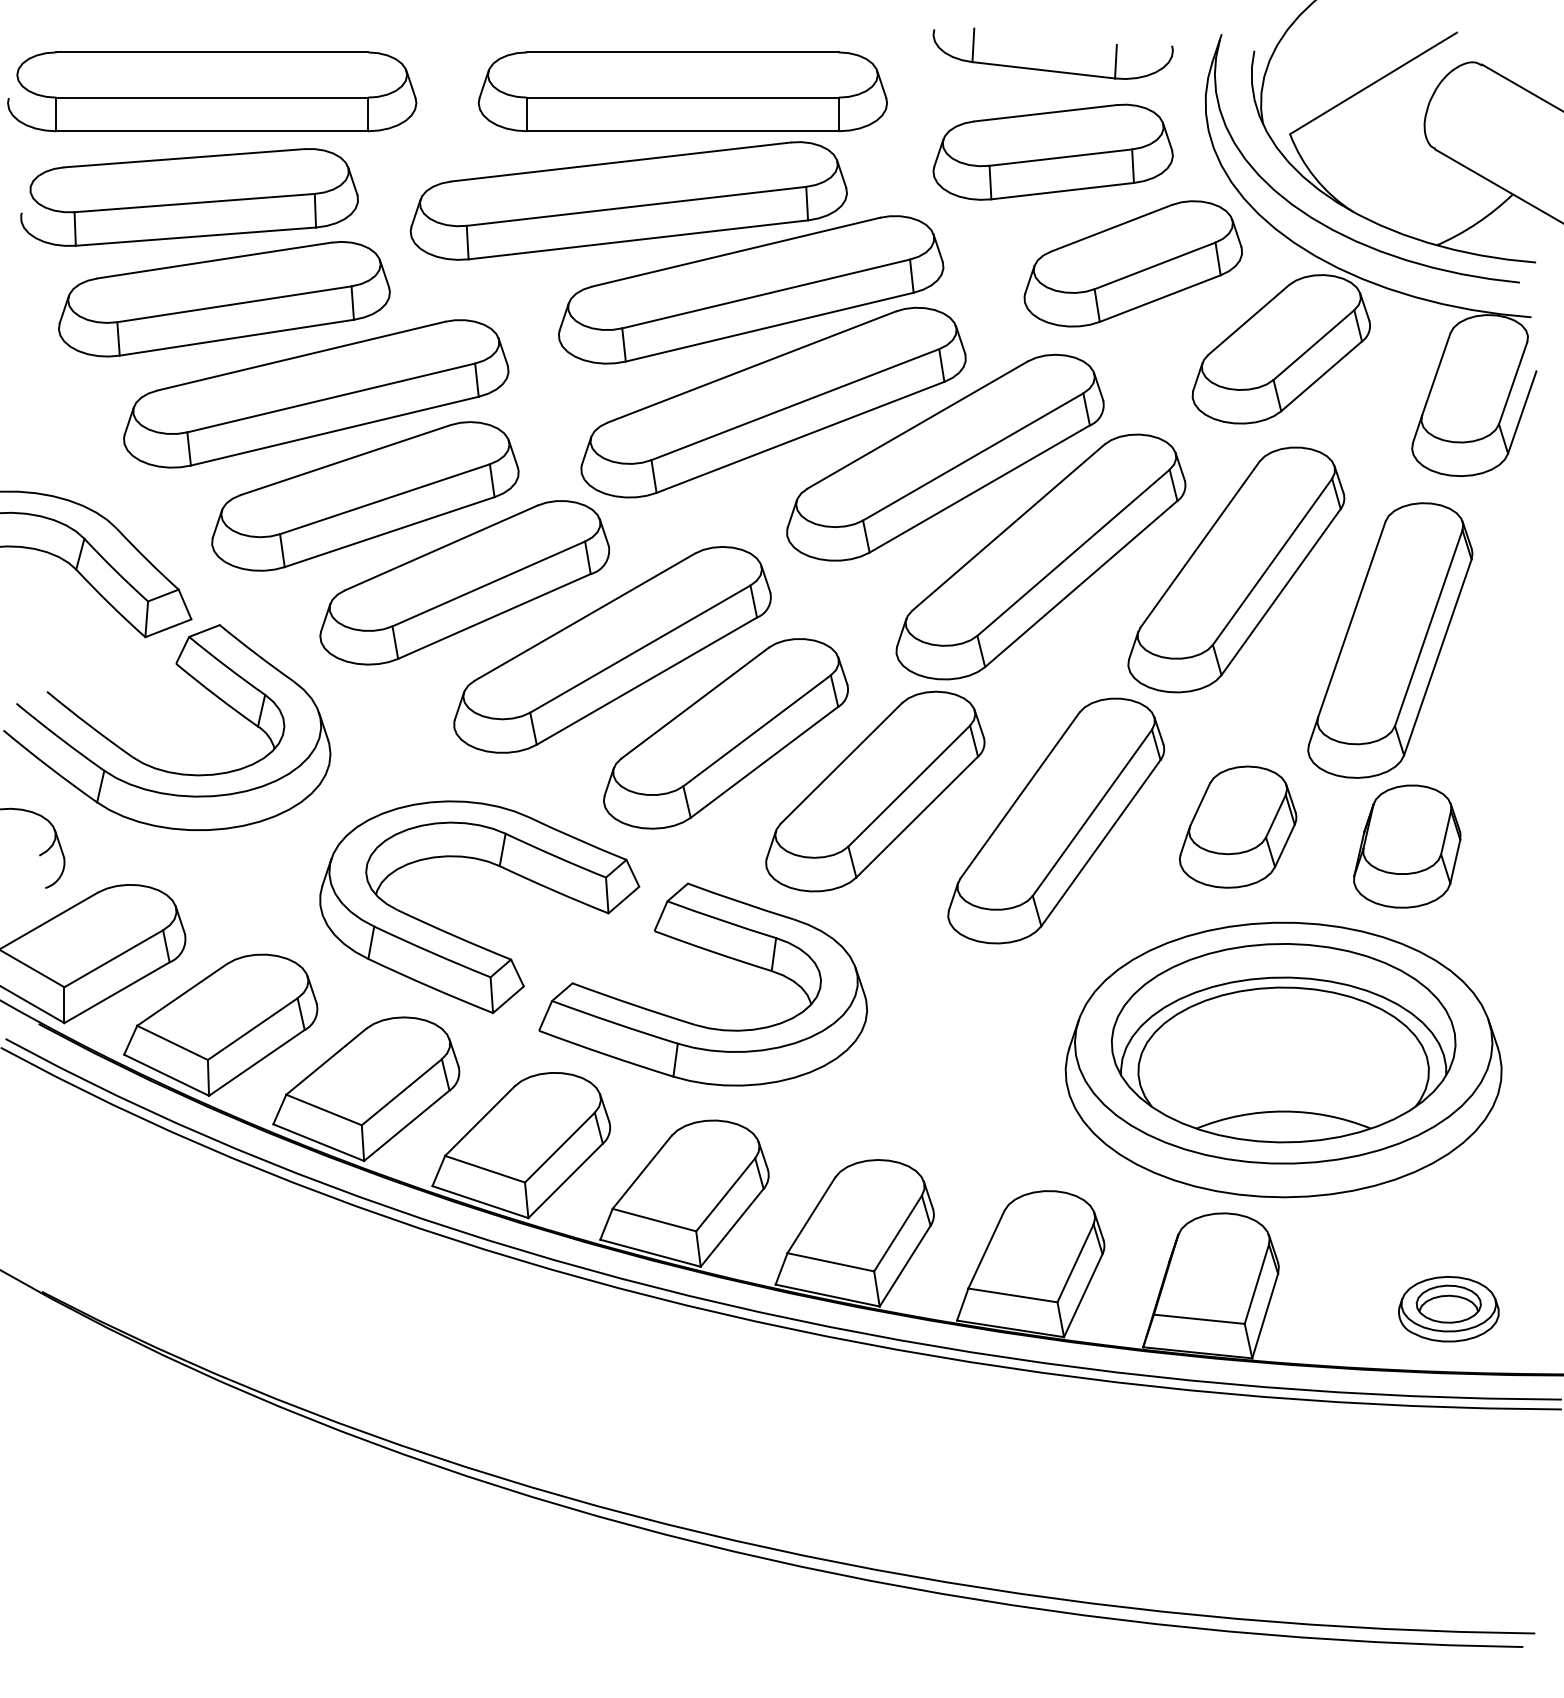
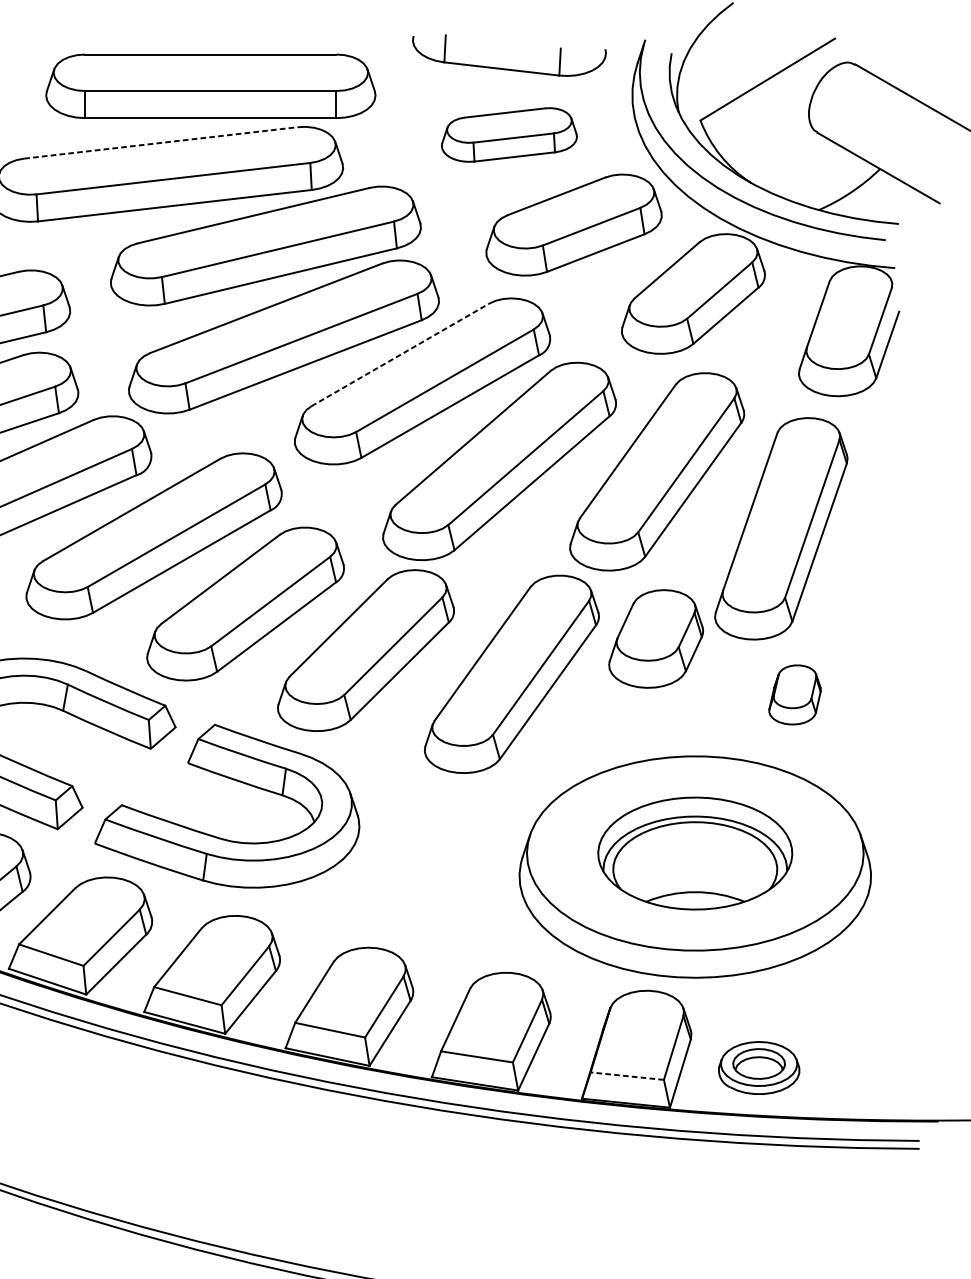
part: (1052, 151) -> (508, 134), size x0.7
line: (621, 162) -> (161, 143), solid -> dashed
line: (918, 424) -> (400, 354), solid -> dashed
part: (1238, 826) -> (656, 638), moved
part: (1407, 846) -> (795, 694), size x0.6
part: (1283, 1043) -> (695, 853), size x0.7
part: (1448, 1309) -> (758, 1068), moved
line: (1199, 1319) -> (627, 1076), solid -> dashed

